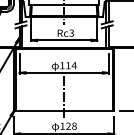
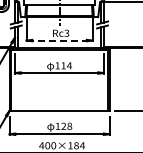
line: (64, 40) -> (59, 40), solid -> dashed
line: (64, 97) -> (59, 97), removed

